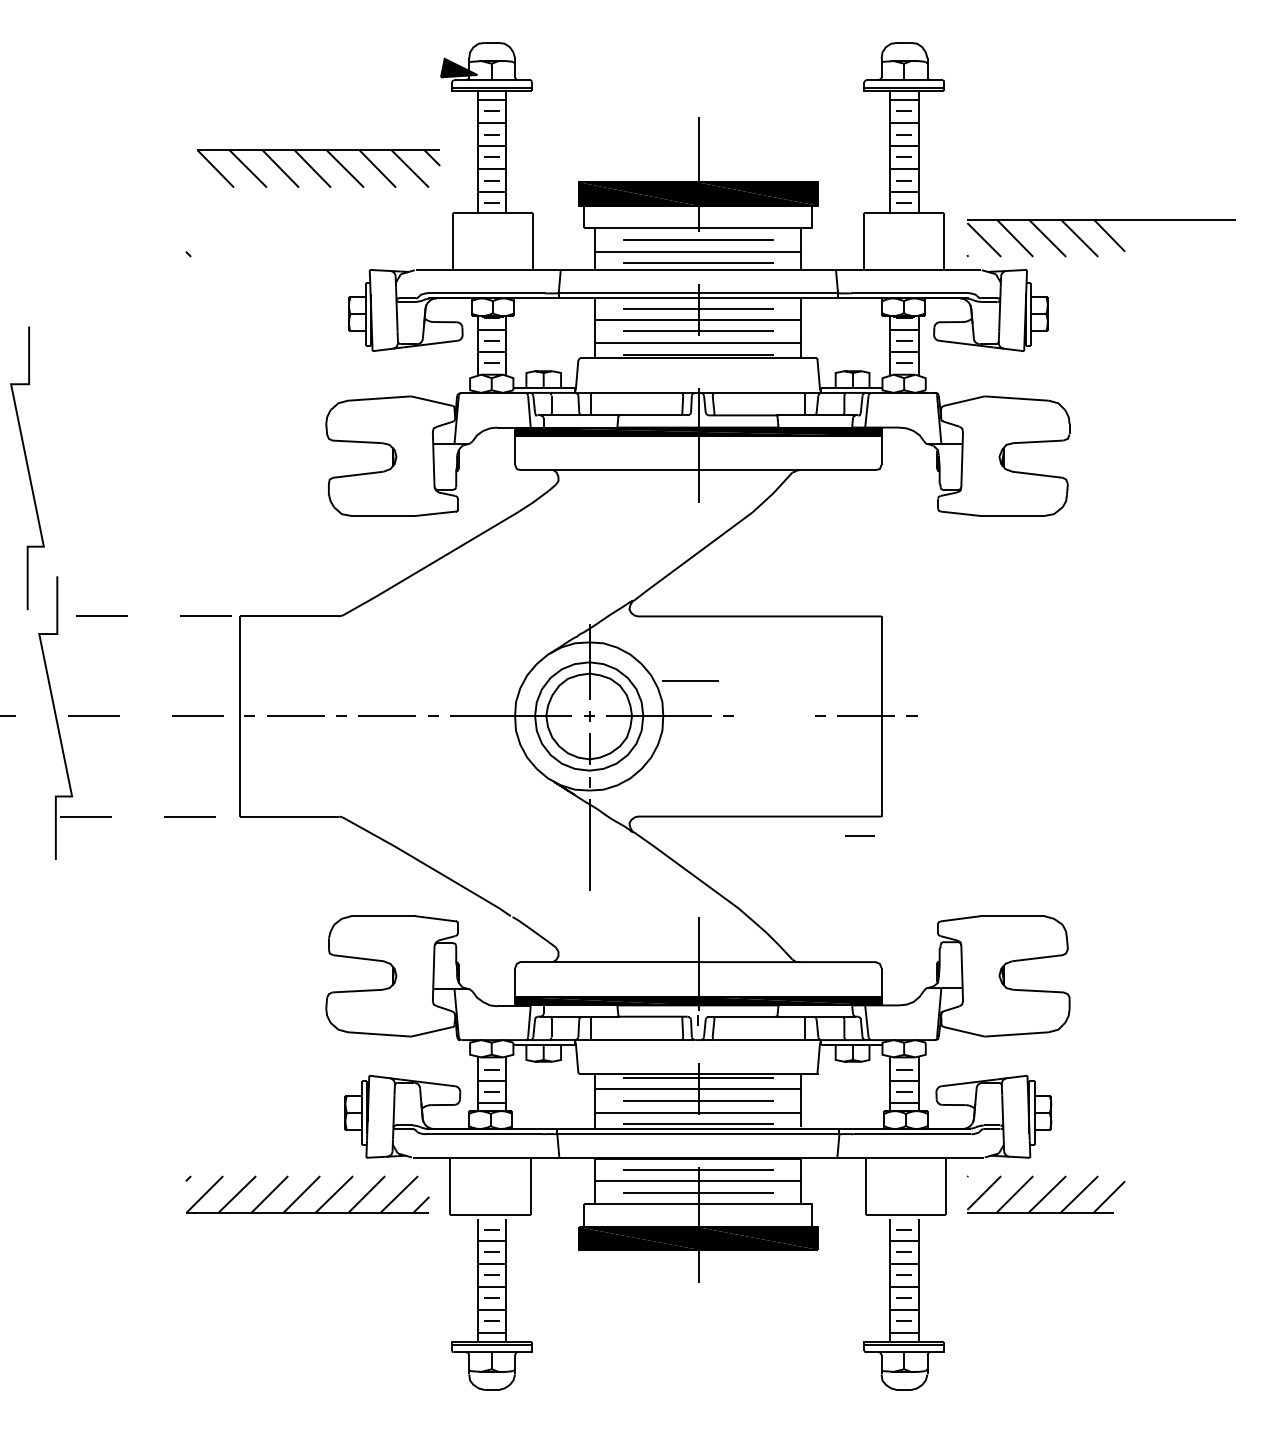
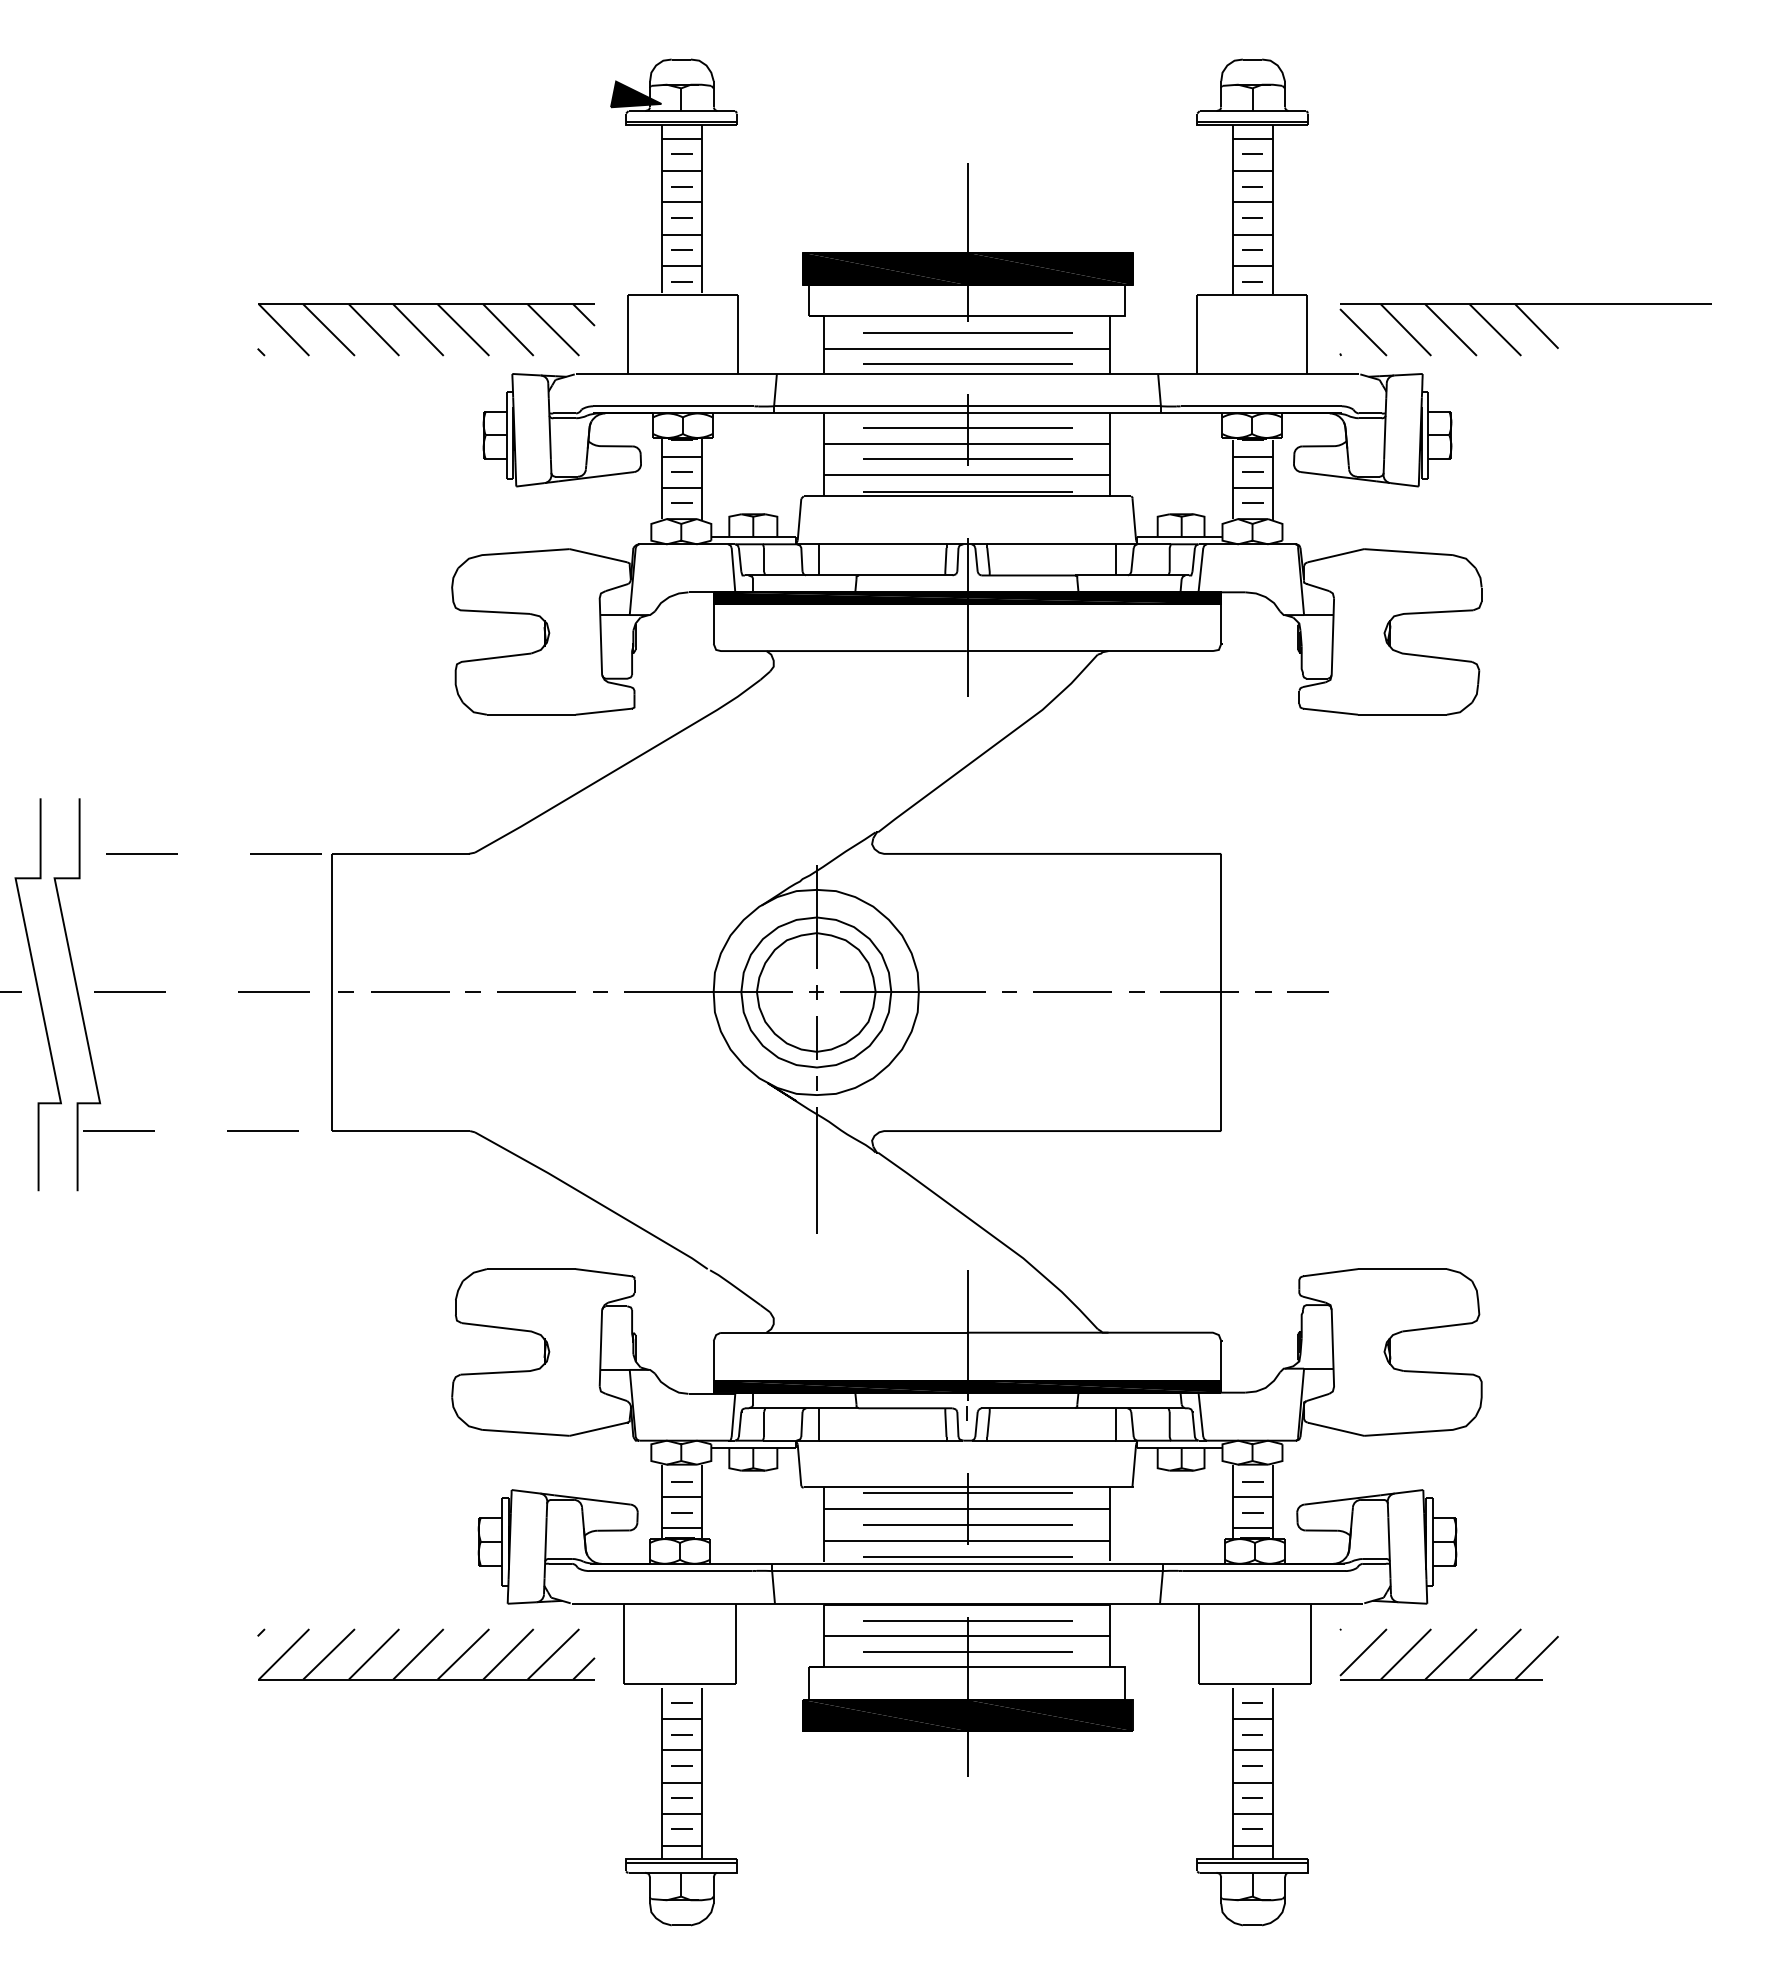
part: (318, 168) -> (426, 329), moved
curve: (27, 468) -> (38, 994), moved
line: (690, 681) -> (1072, 991), moved
line: (859, 835) -> (1307, 991), moved

